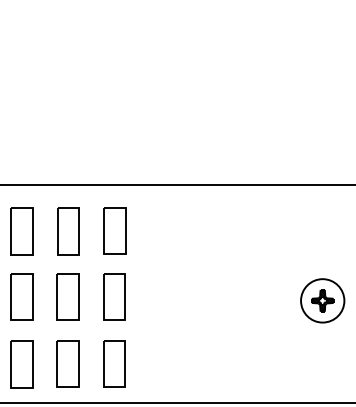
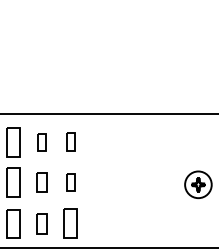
part: (68, 230) -> (42, 141), size x0.6
part: (114, 230) -> (70, 141), size x0.6
part: (67, 297) -> (41, 182), size x0.7
part: (114, 297) -> (70, 182), size x0.6
part: (67, 363) -> (41, 223), size x0.7

